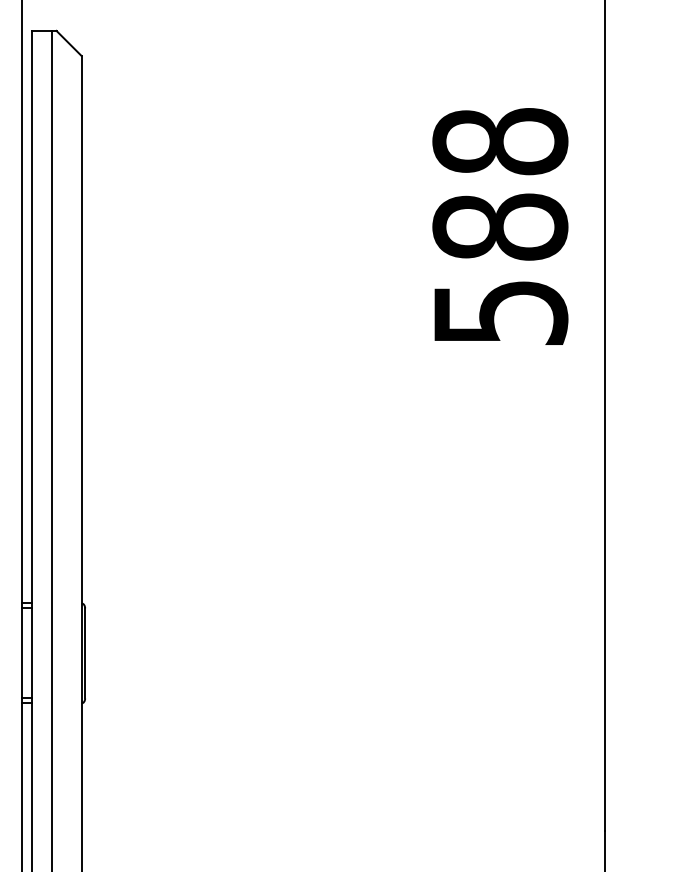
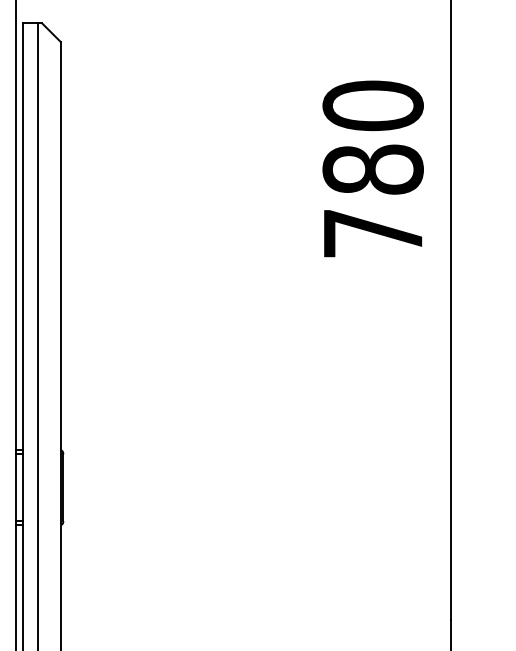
text: (500, 225) -> (373, 168), 588 -> 780

